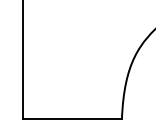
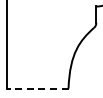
line: (72, 119) -> (37, 88), solid -> dashed

